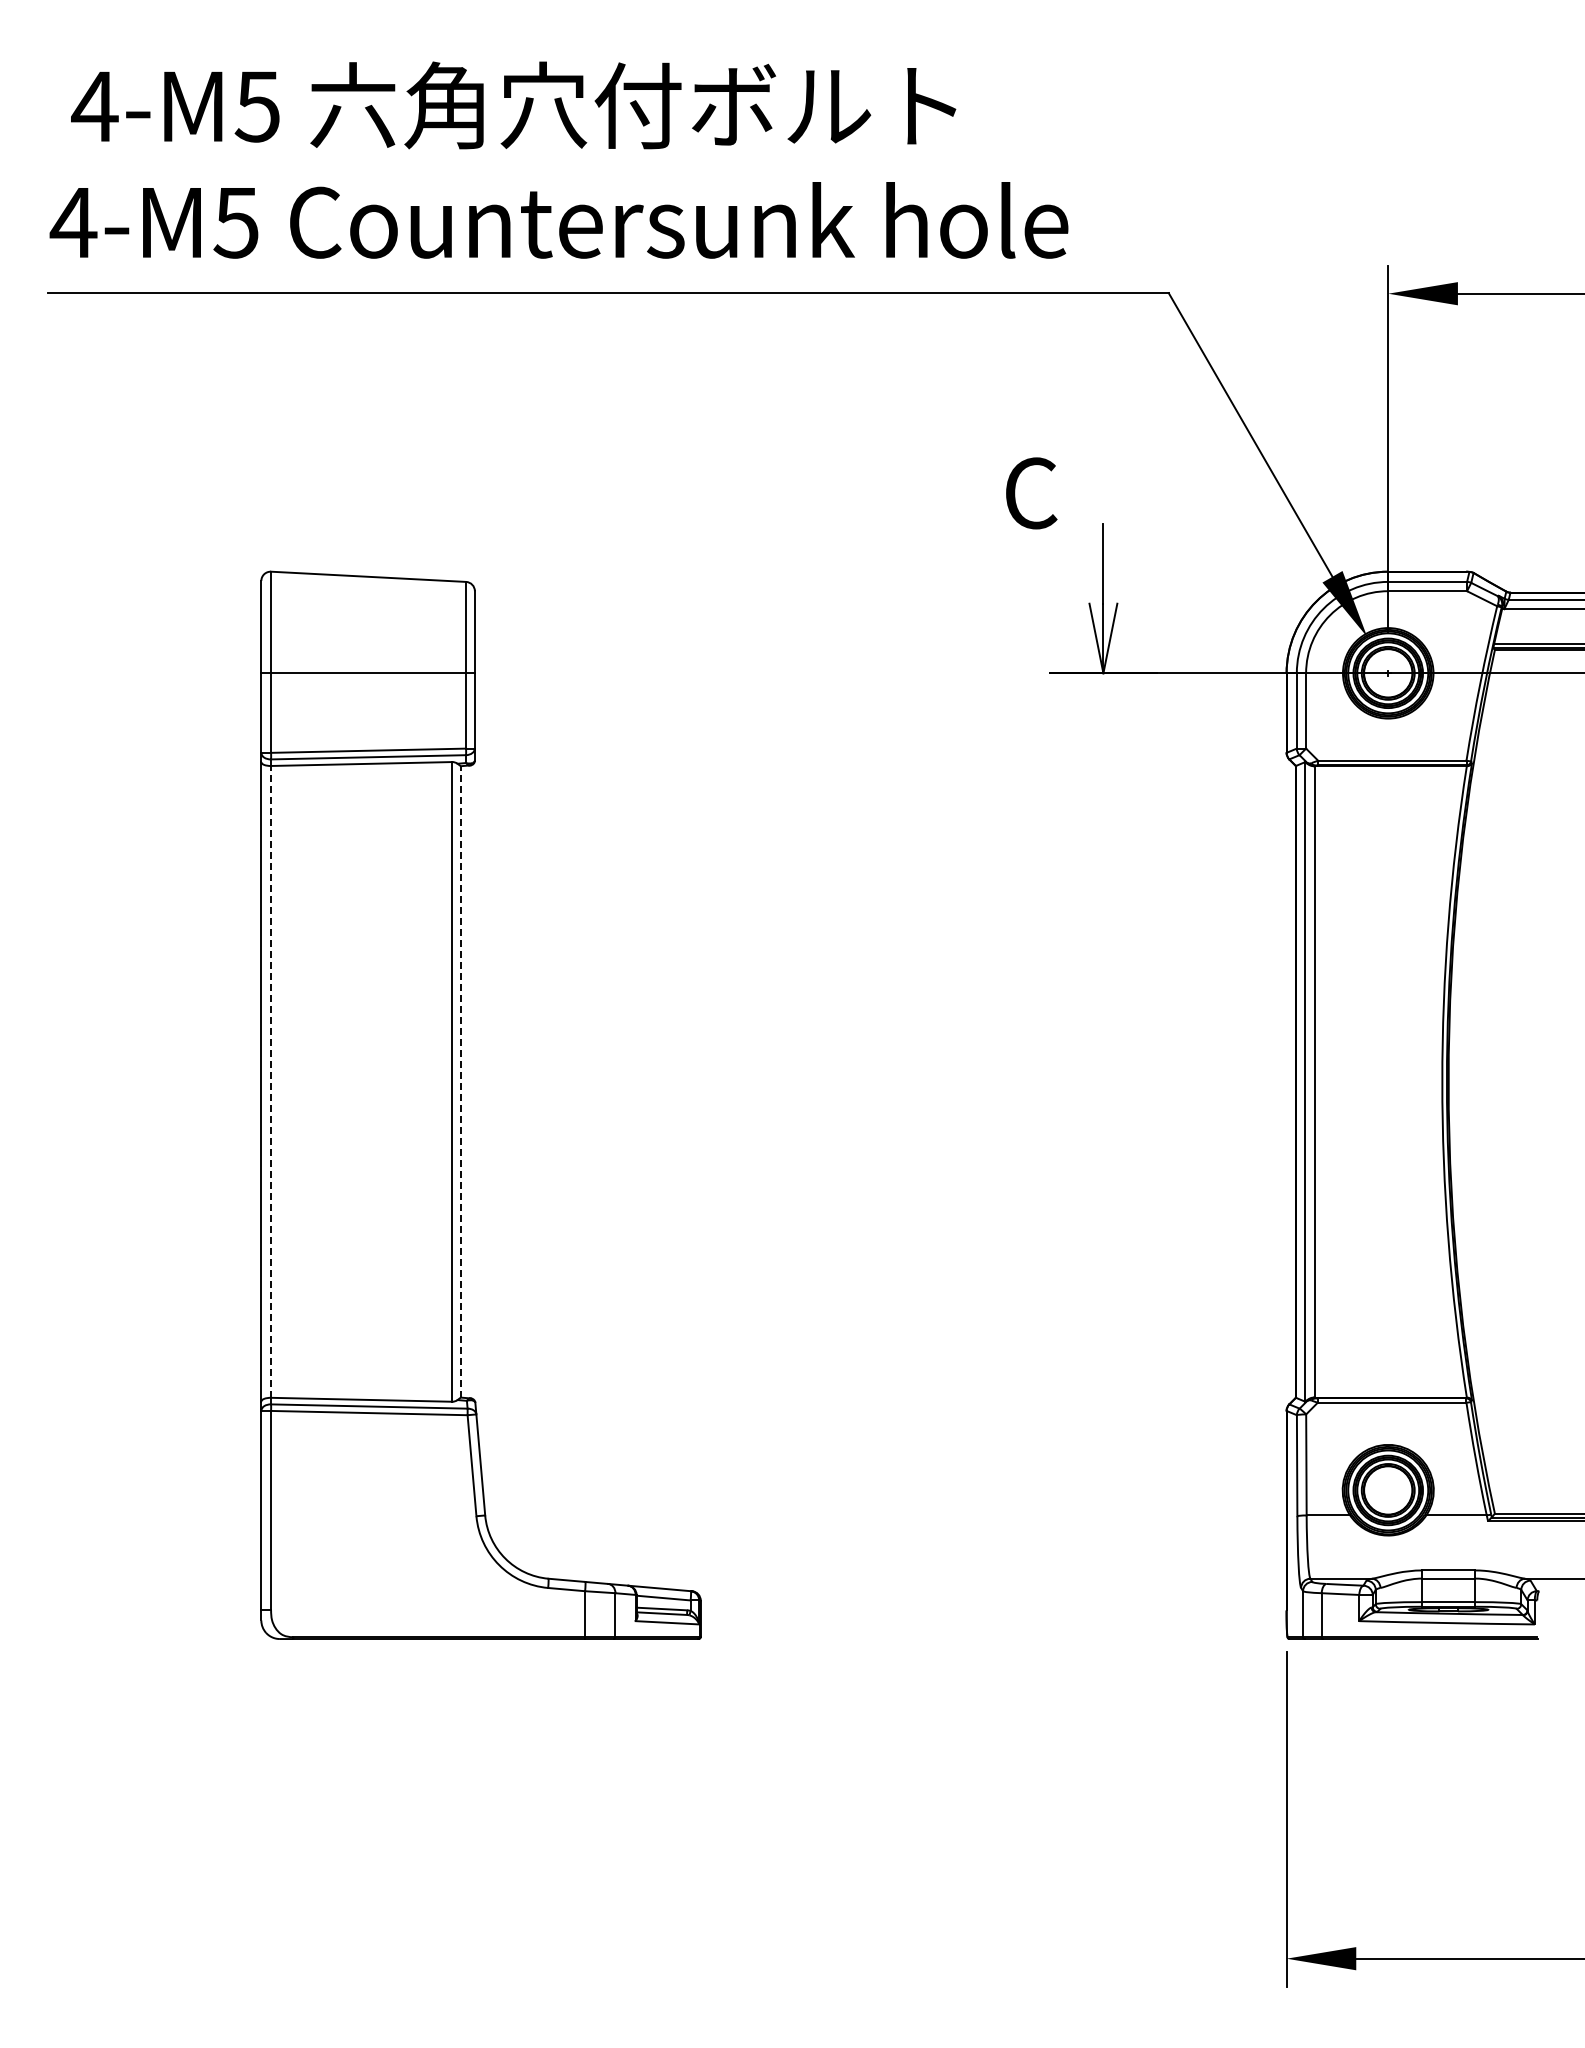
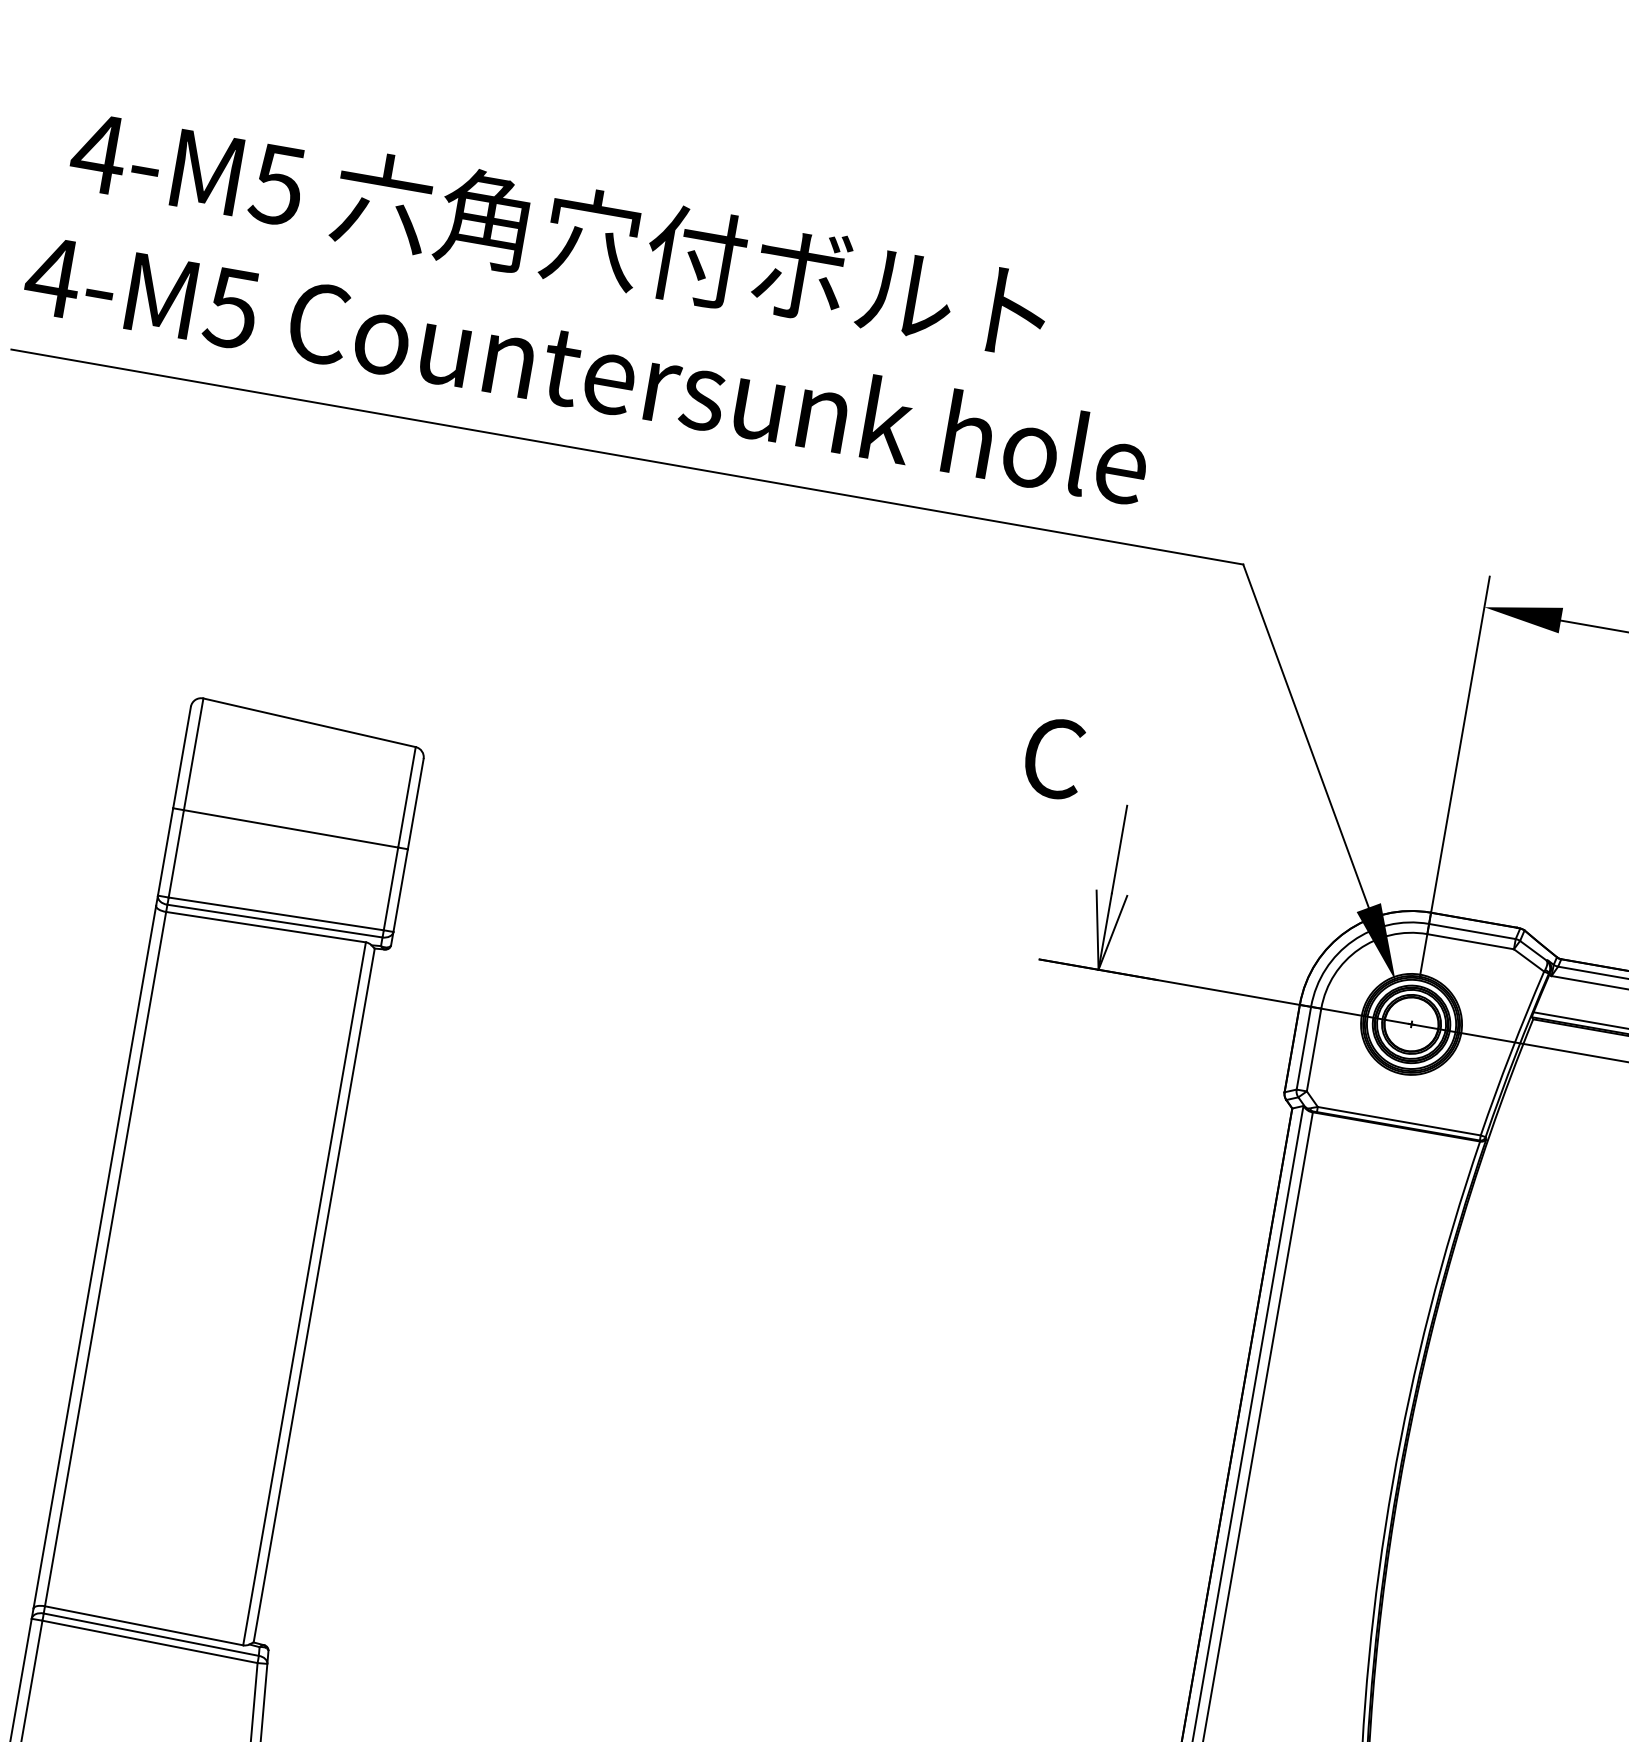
line: (271, 1081) -> (106, 1258), dashed -> solid
line: (460, 1081) -> (313, 1294), dashed -> solid

